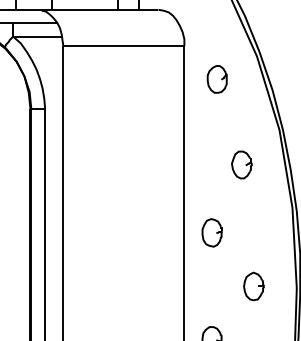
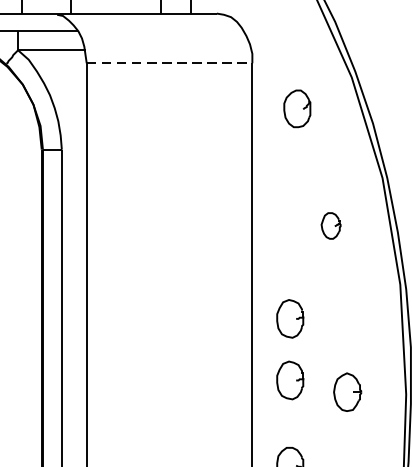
line: (123, 46) -> (169, 63), solid -> dashed
part: (241, 164) -> (330, 225), size x0.7
part: (211, 277) -> (289, 379), added

